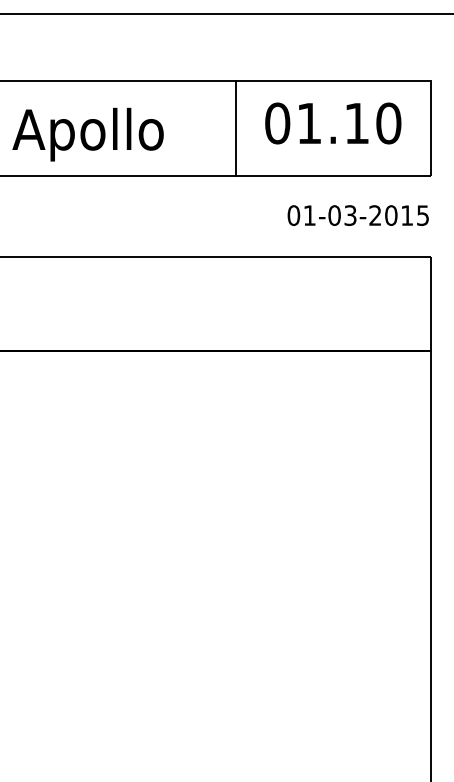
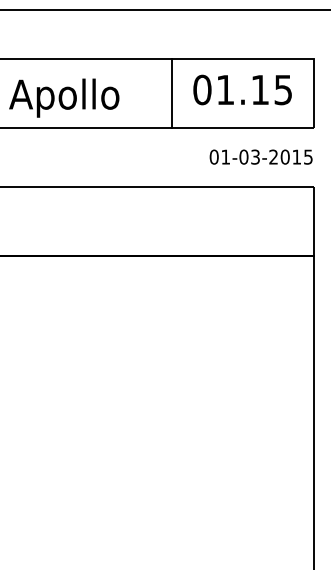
text: (388, 123) -> (283, 90), 01.10 -> 01.15

